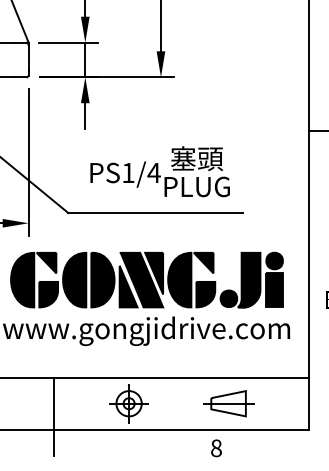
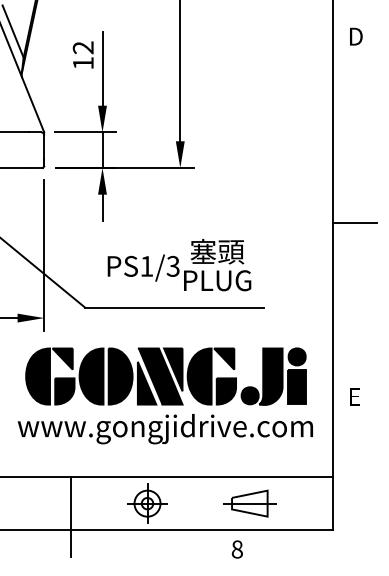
text: (154, 172) -> (173, 265), PS1/4 -> PS1/3

